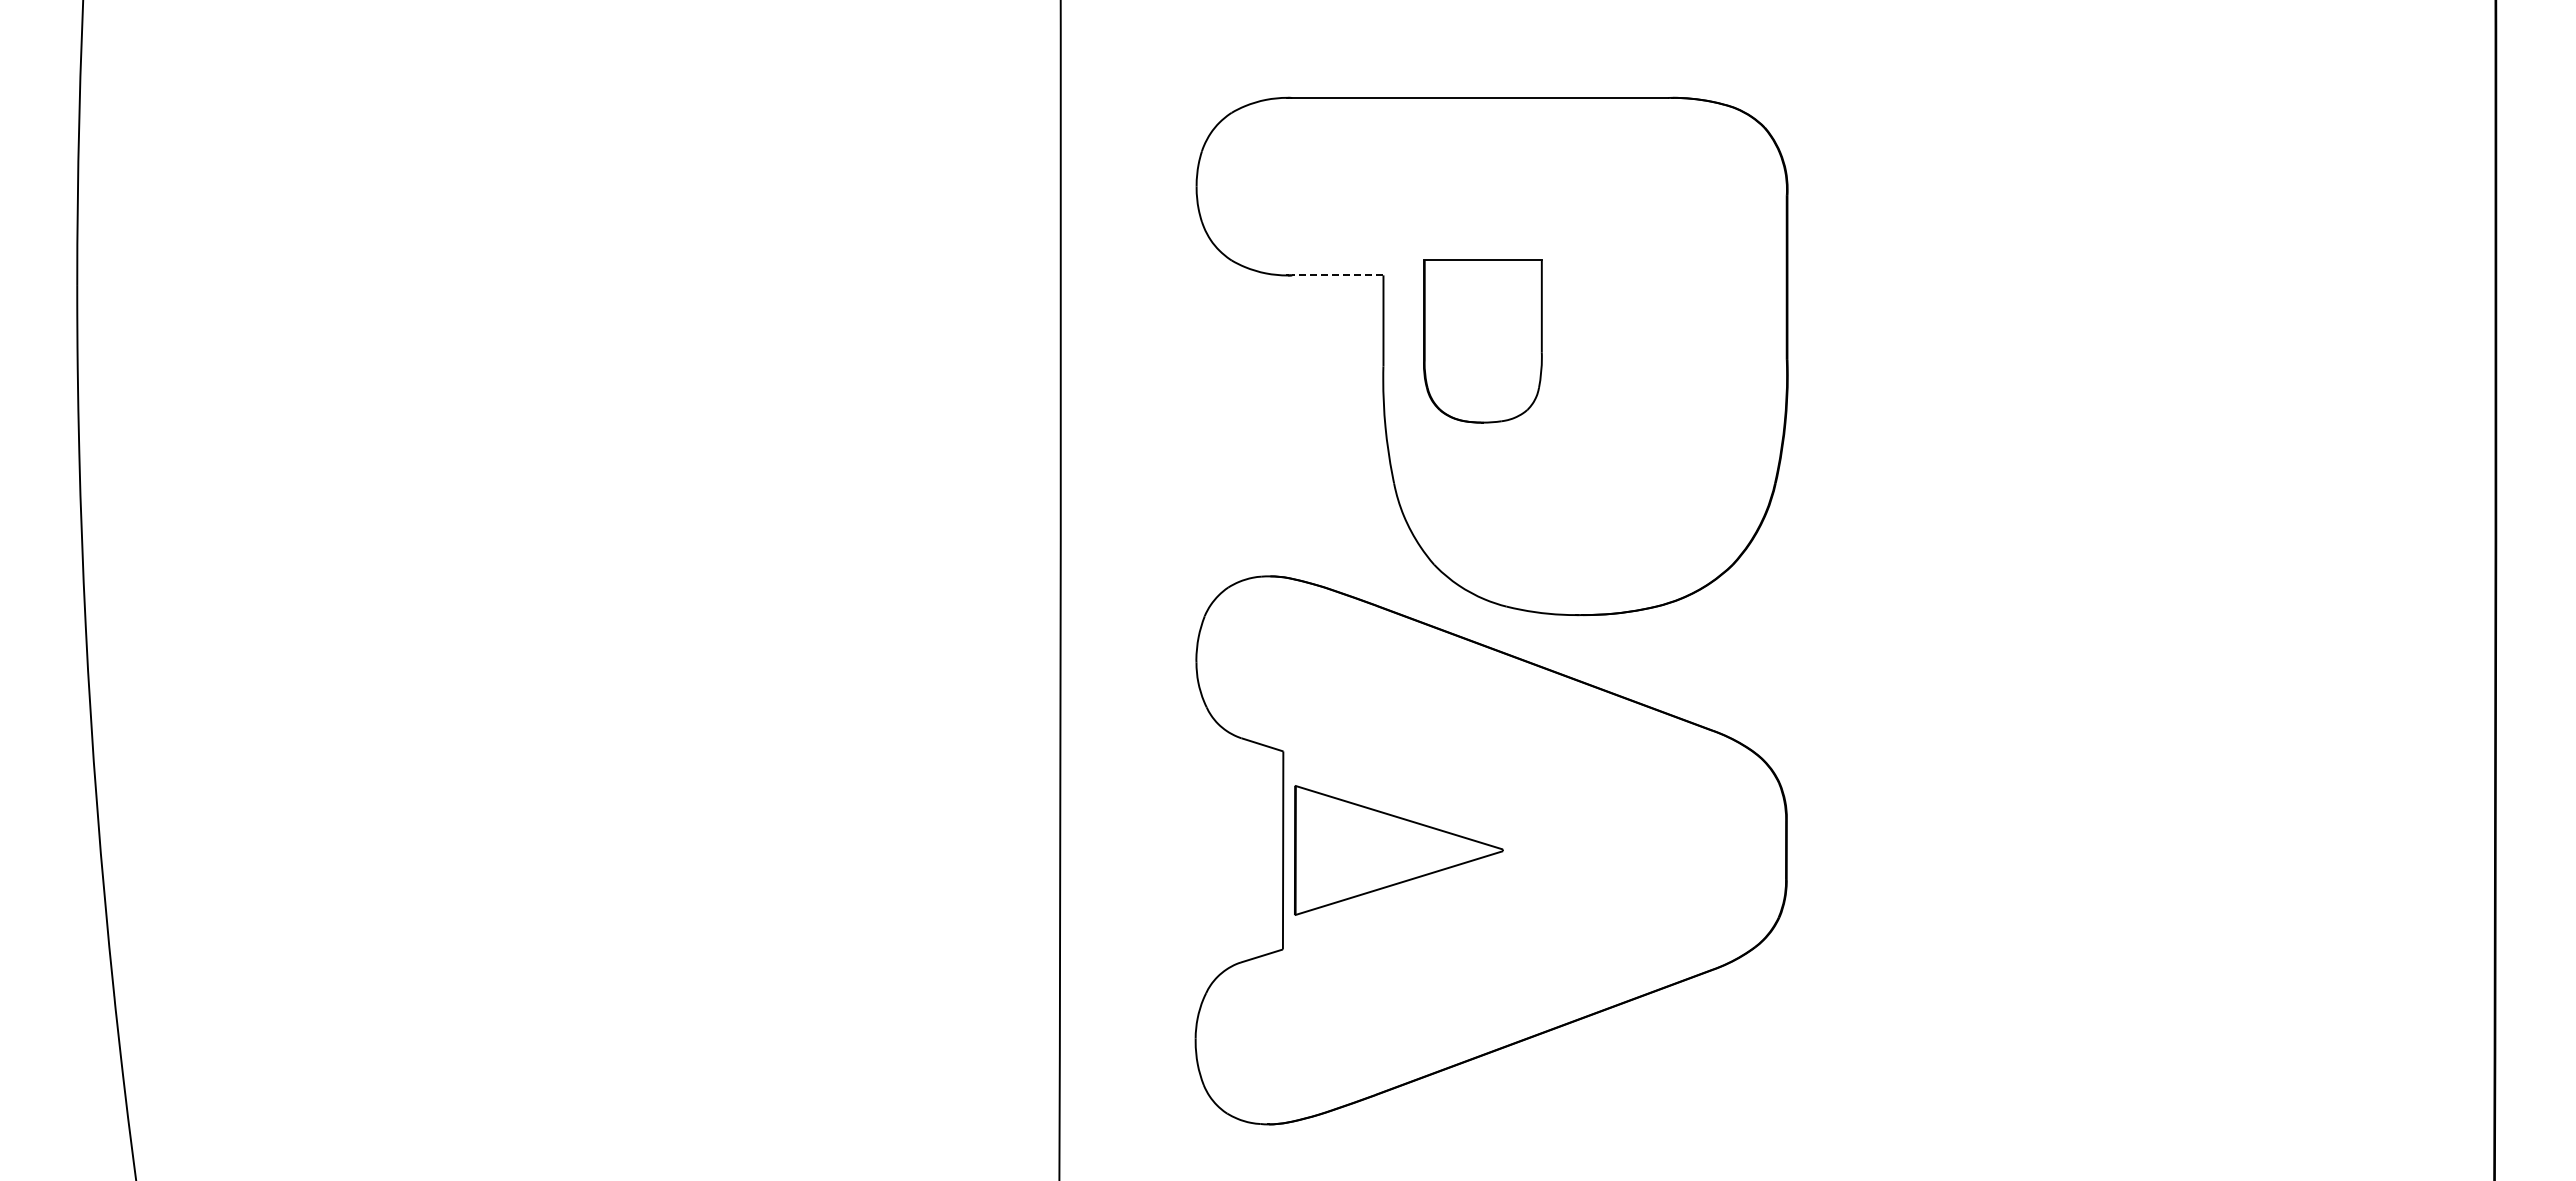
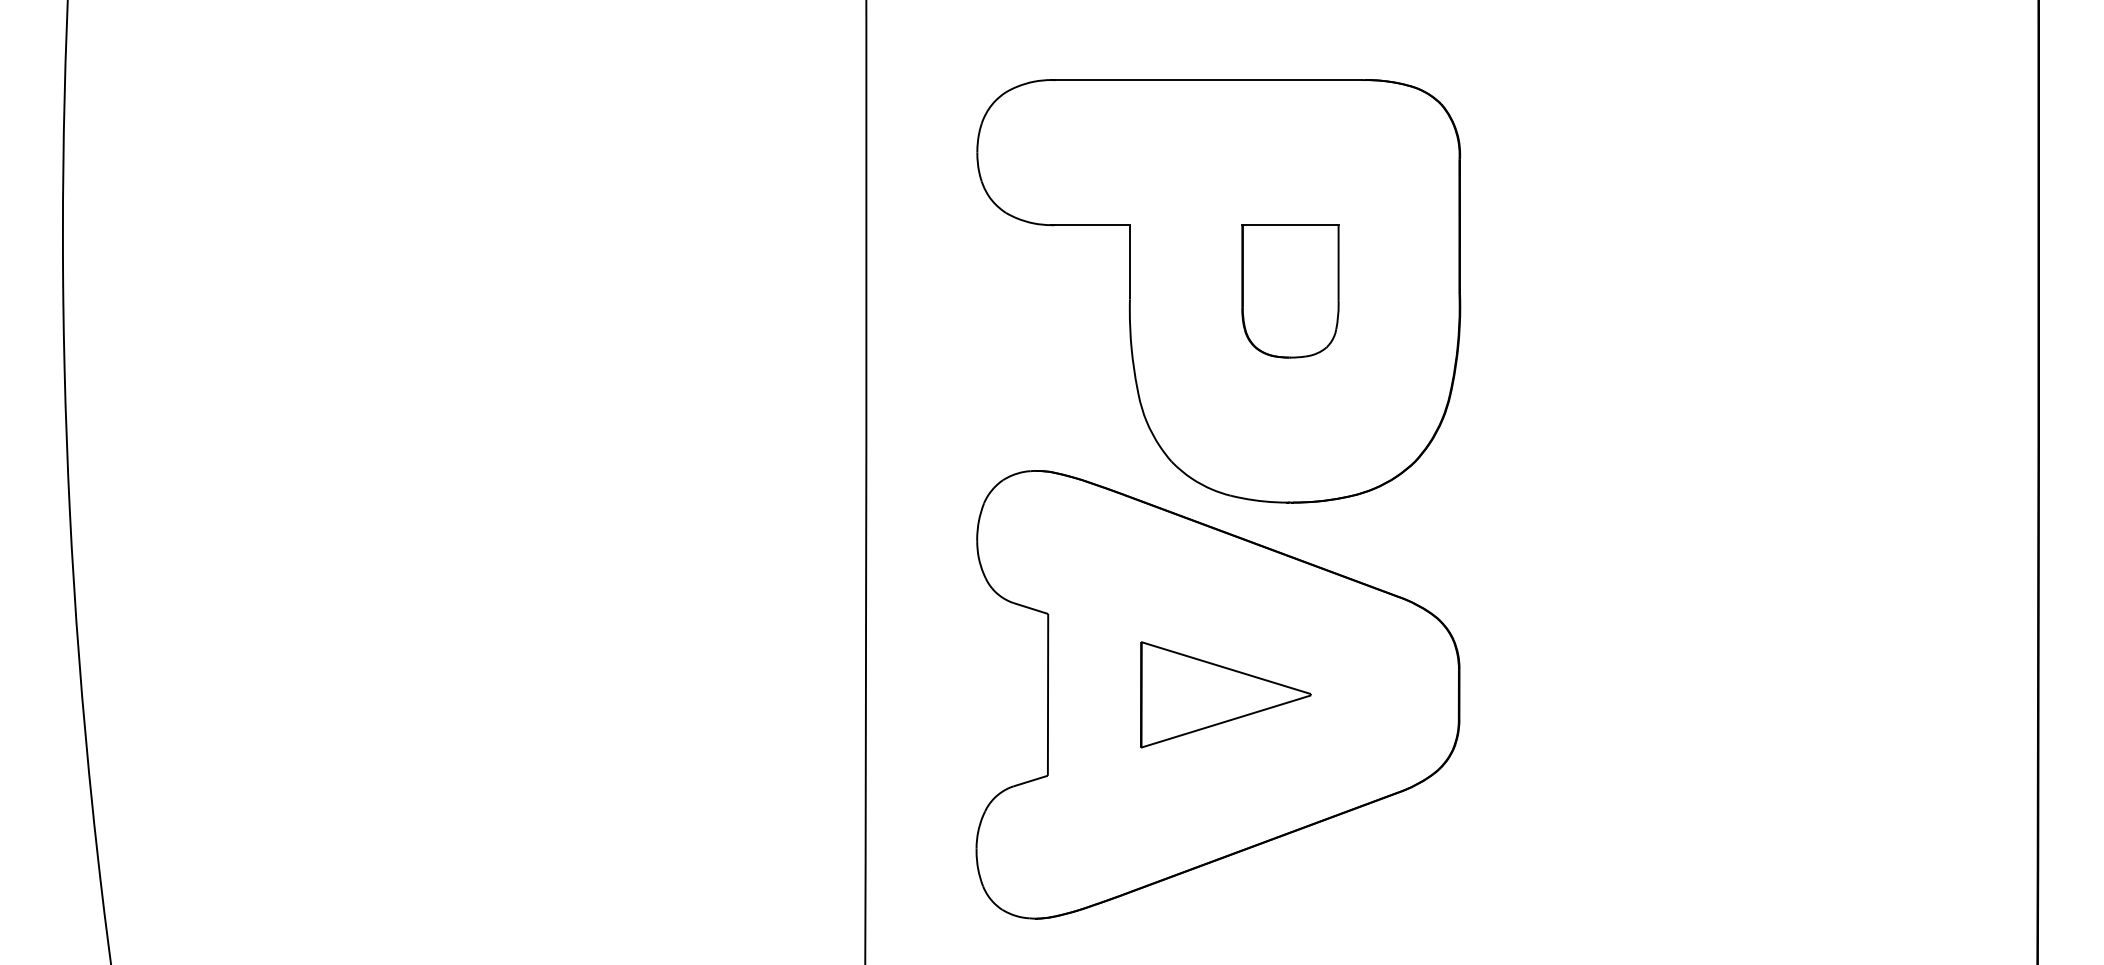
line: (1337, 275) -> (1092, 225), dashed -> solid
part: (1482, 341) -> (1290, 291), moved
part: (1398, 850) -> (1225, 694), moved

